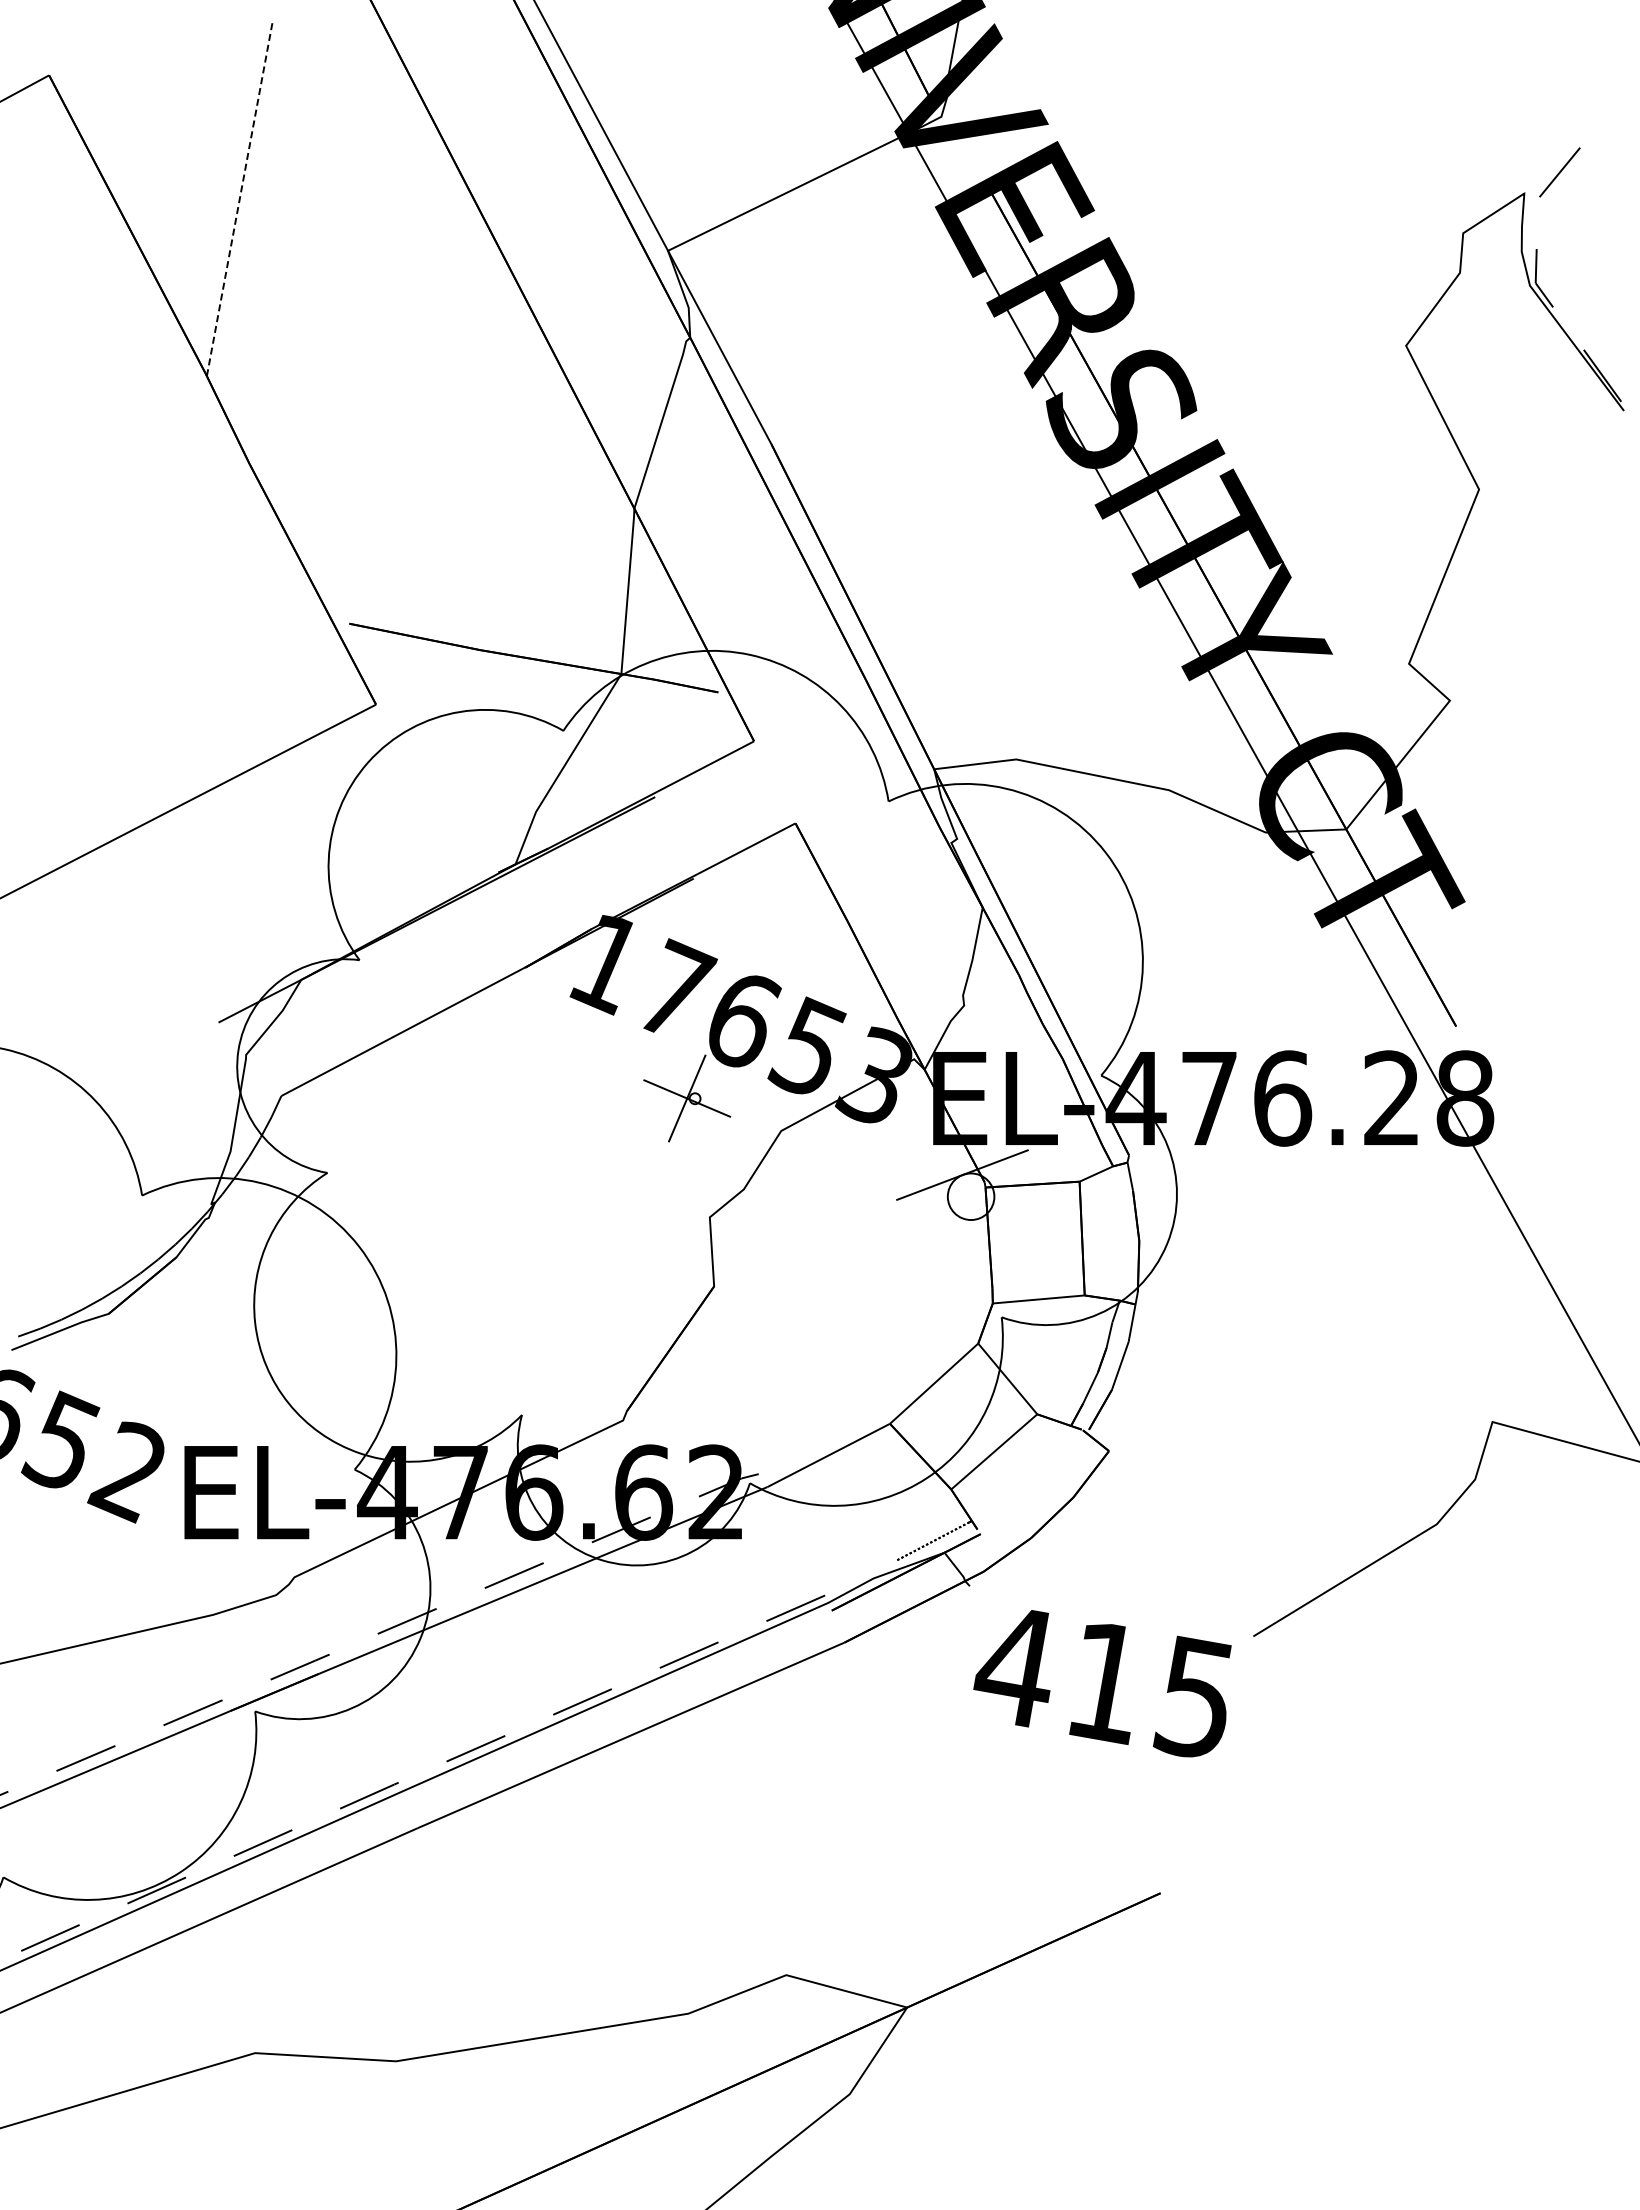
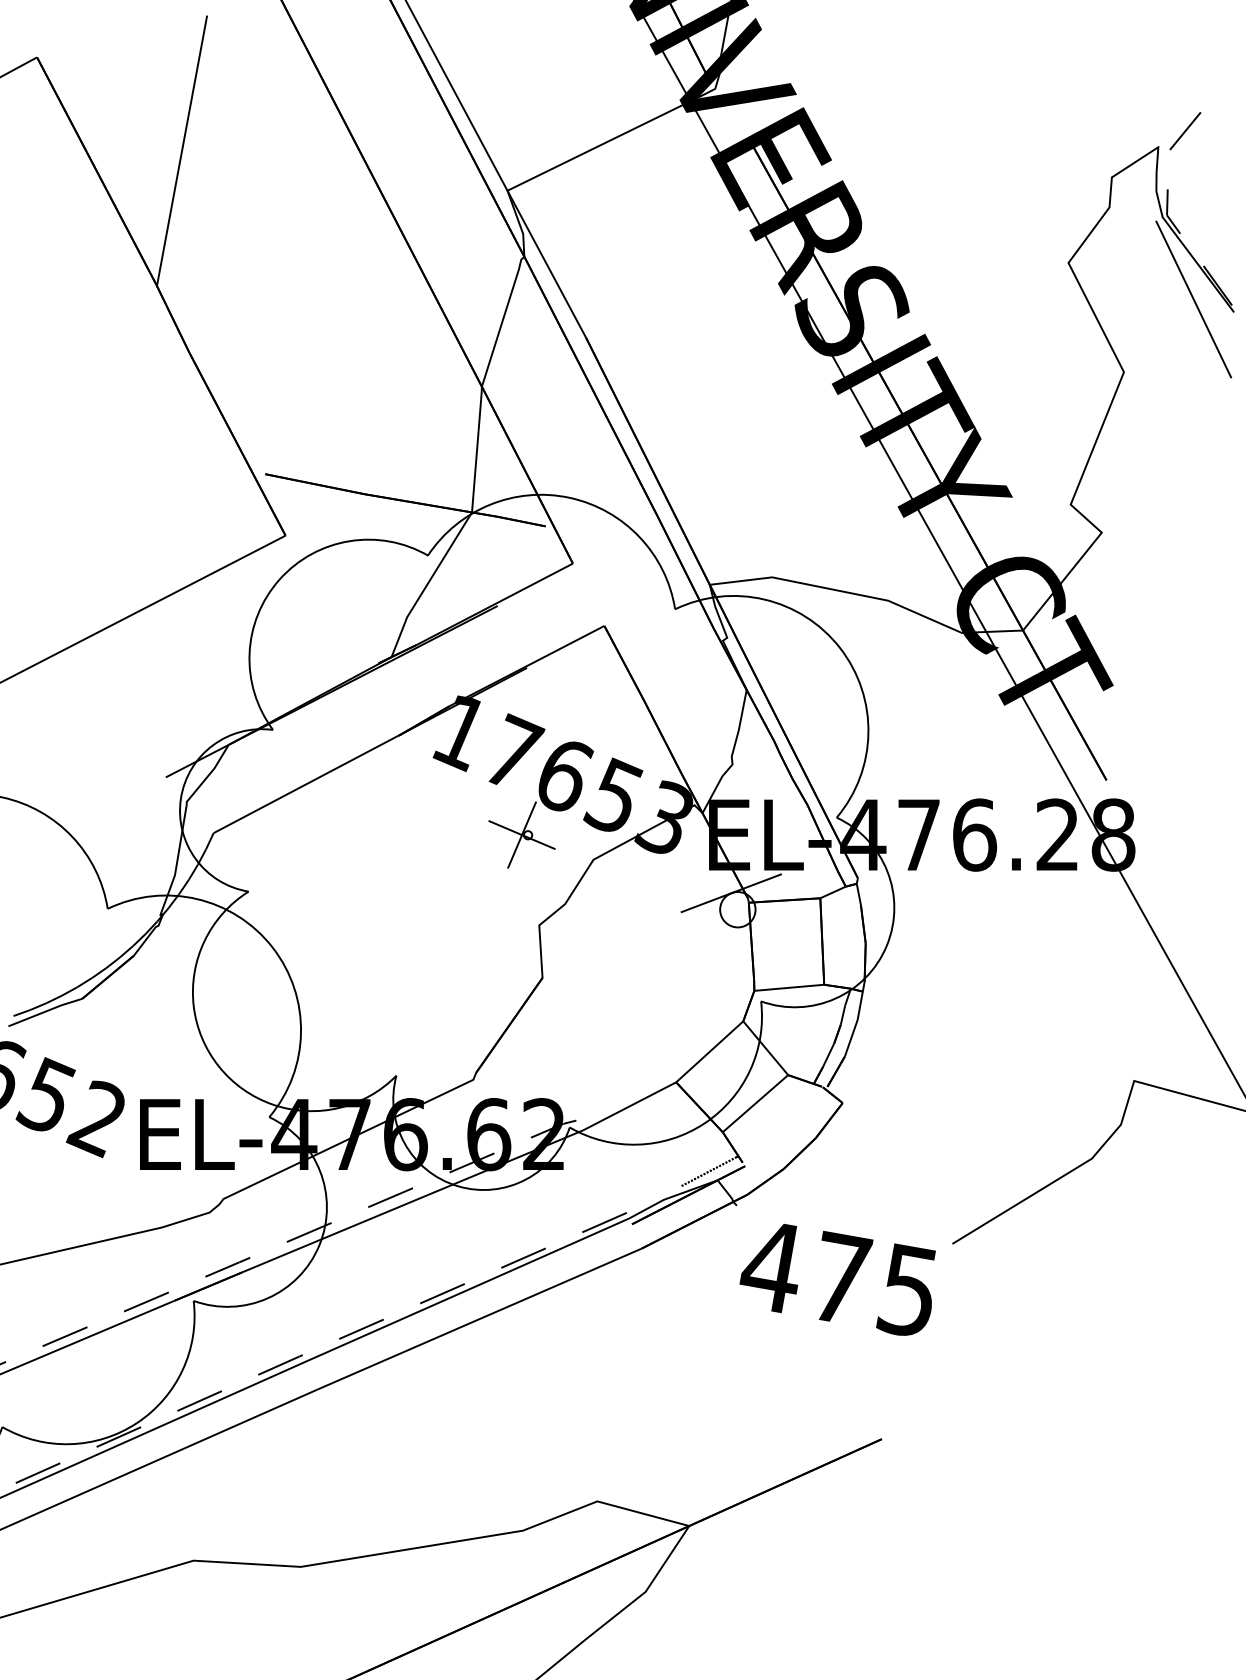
line: (239, 199) -> (181, 151), dashed -> solid
line: (1570, 393) -> (1193, 299), added
text: (1109, 1682) -> (843, 1278), 415 -> 475

